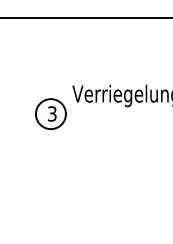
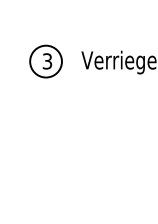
part: (50, 113) -> (45, 60), moved

